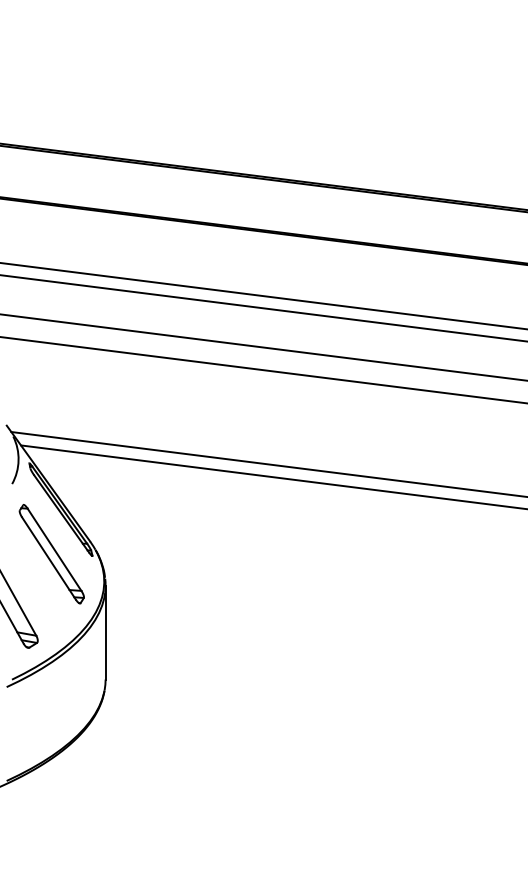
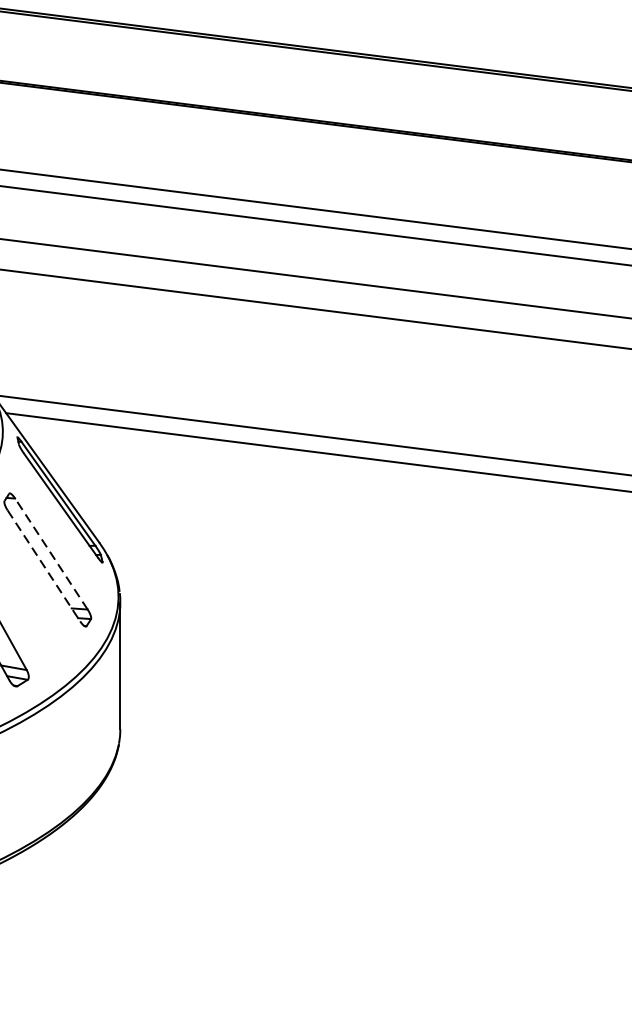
line: (54, 549) -> (51, 553), solid -> dashed
line: (49, 558) -> (44, 565), solid -> dashed

